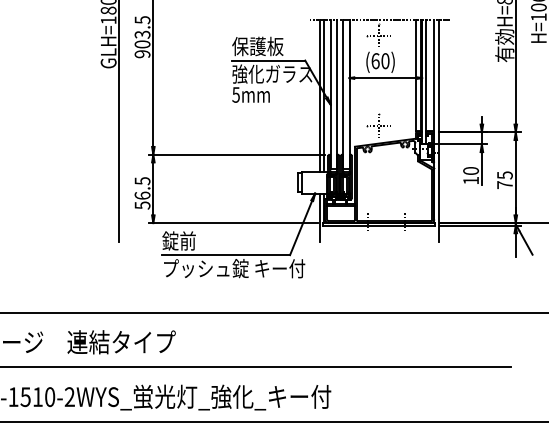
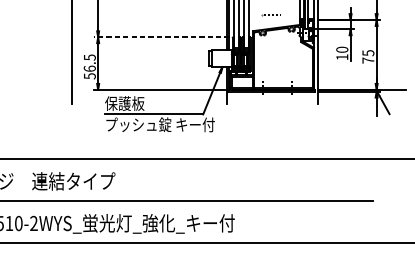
line: (379, 126) -> (271, 15), removed
line: (236, 154) -> (162, 37), solid -> dashed
text: (187, 240) -> (124, 103), 錠前 -> 保護板

